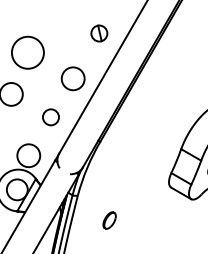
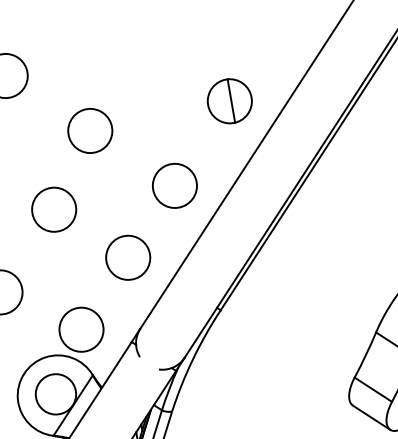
part: (99, 33) -> (230, 101), size x1.43
circle: (27, 52) -> (89, 130), size x0.71
circle: (50, 117) -> (127, 258), size x1.43

